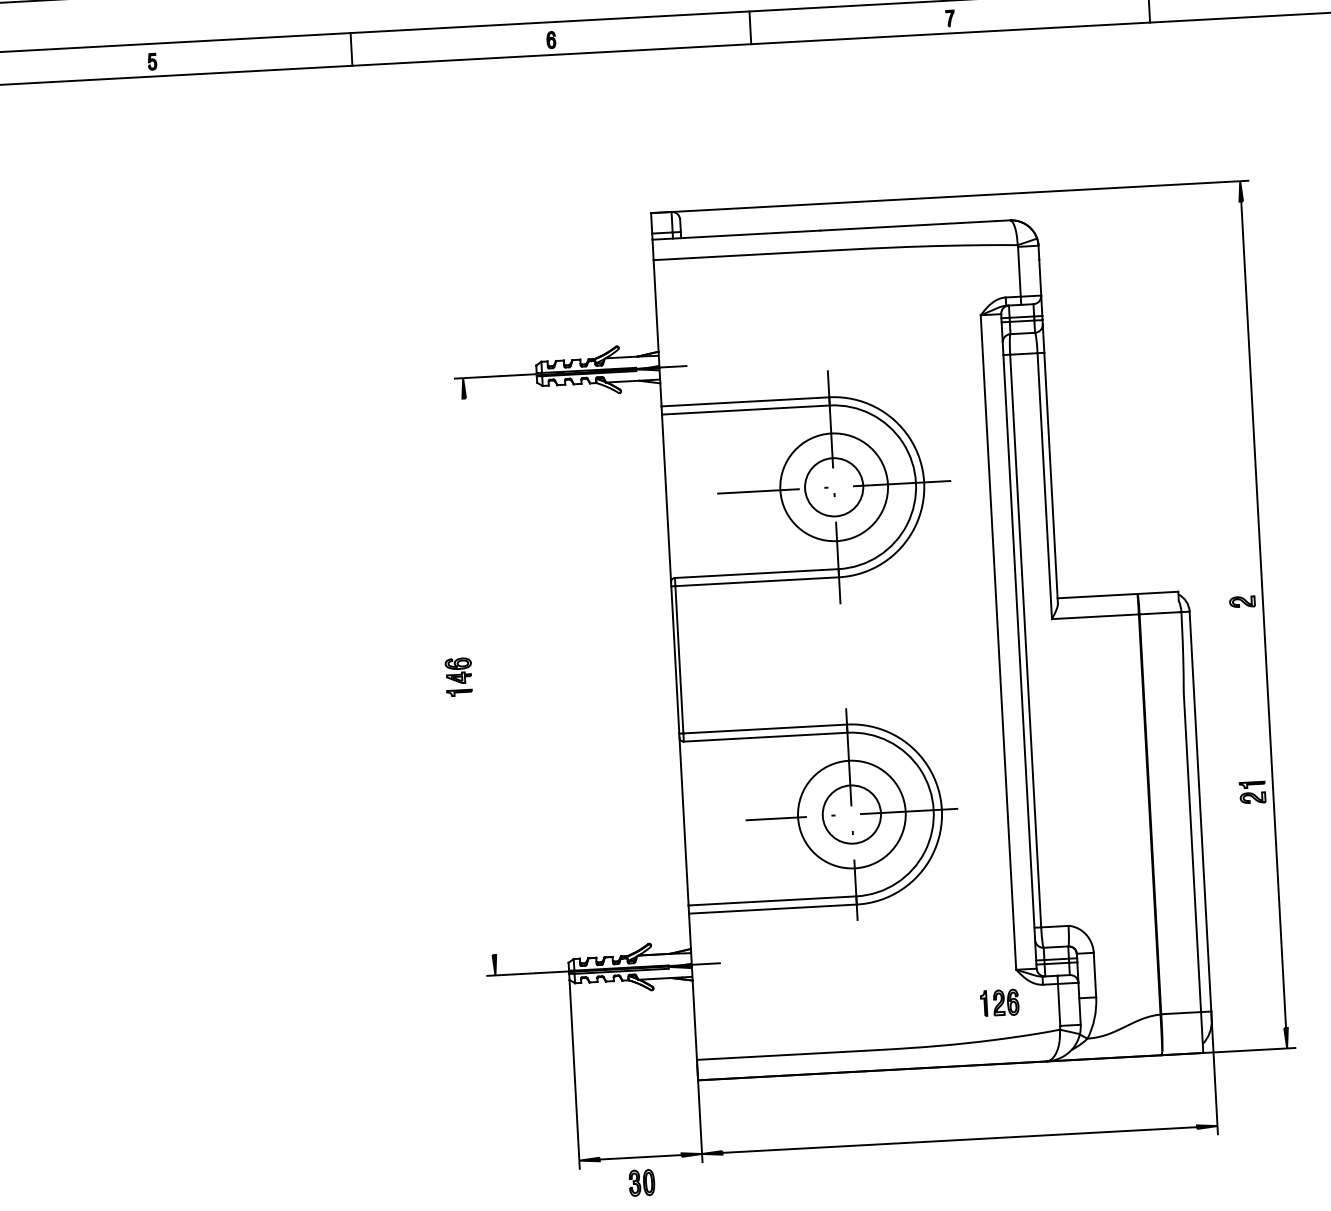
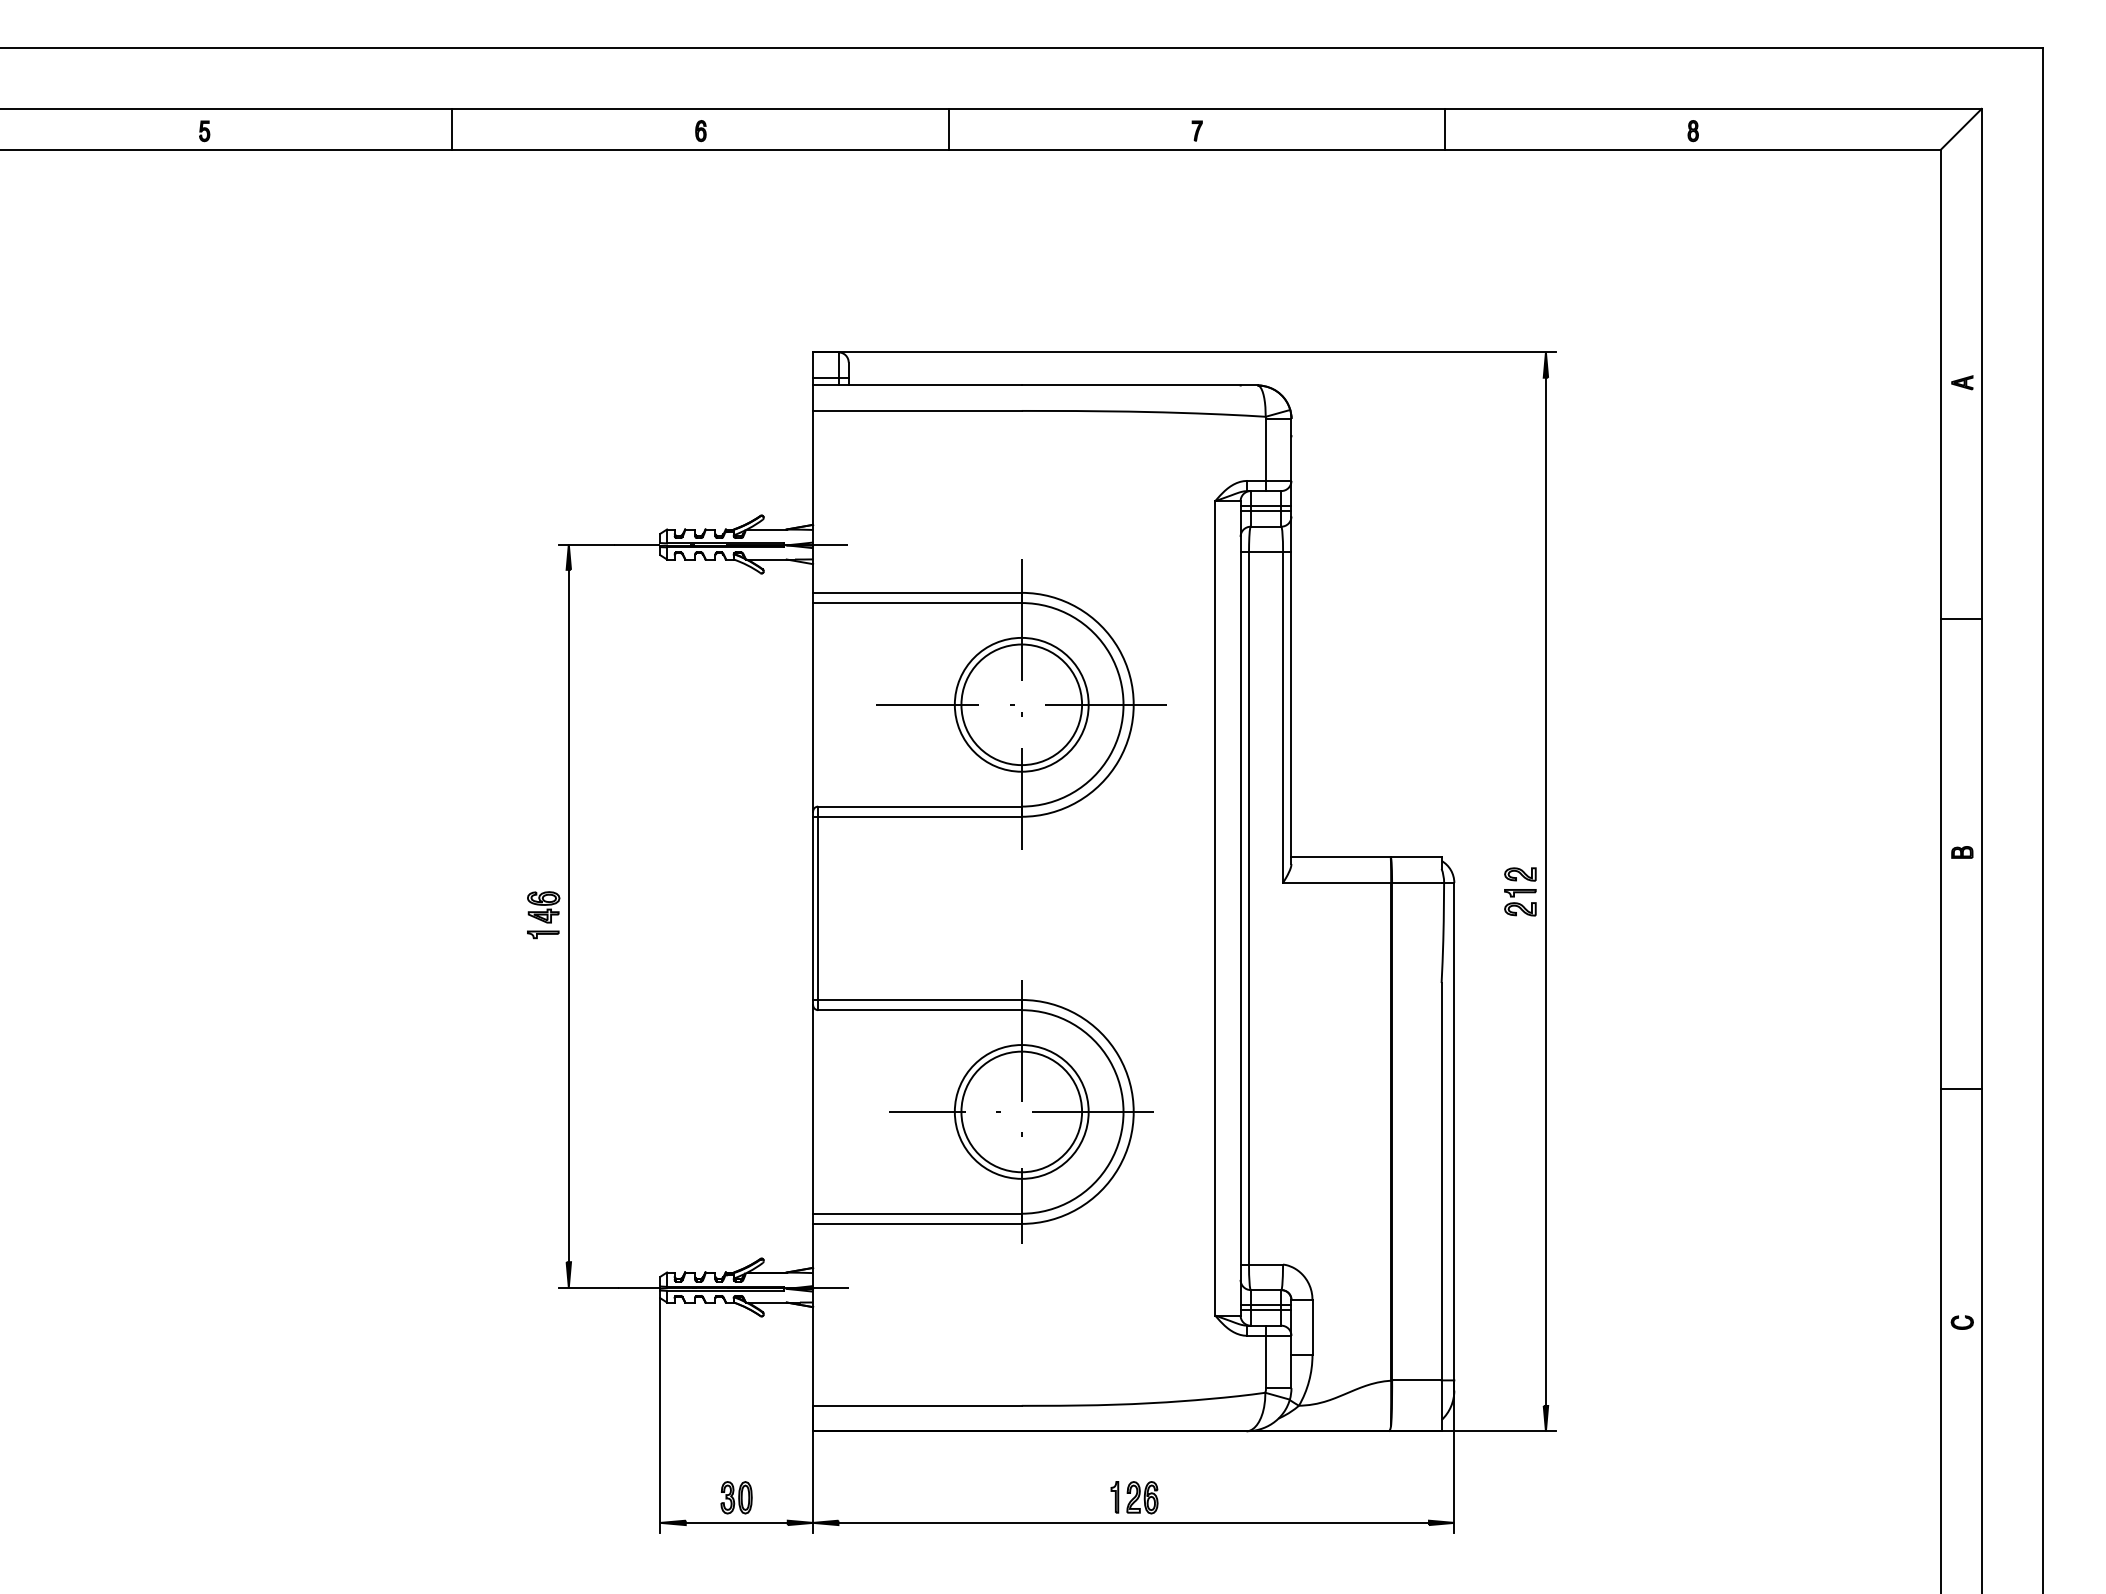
circle: (833, 487) -> (1021, 704), size x1.67
line: (479, 676) -> (568, 915), added
part: (1252, 792) -> (1520, 902), moved
circle: (851, 814) -> (1021, 1111), size x1.67
part: (999, 1002) -> (1134, 1497), moved
part: (641, 1182) -> (736, 1497), moved

